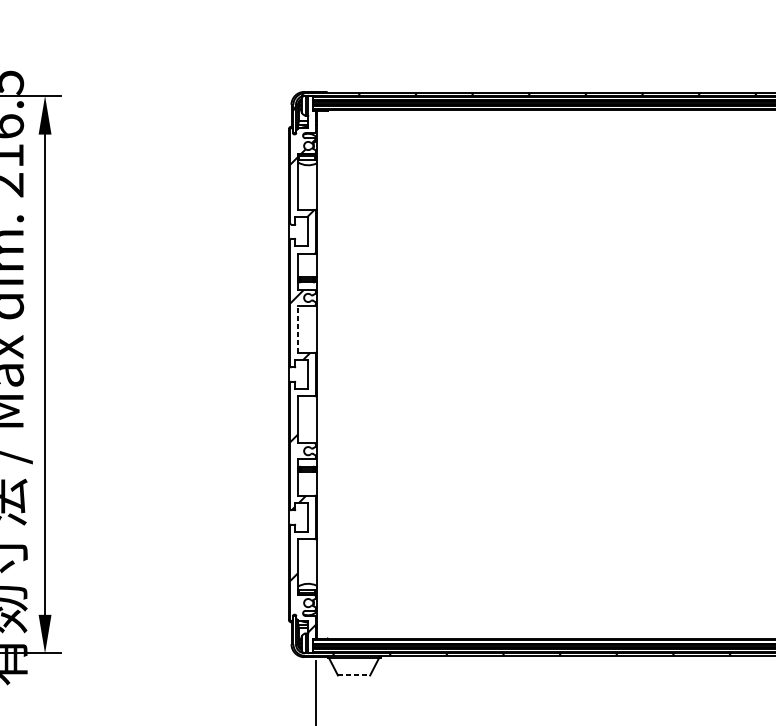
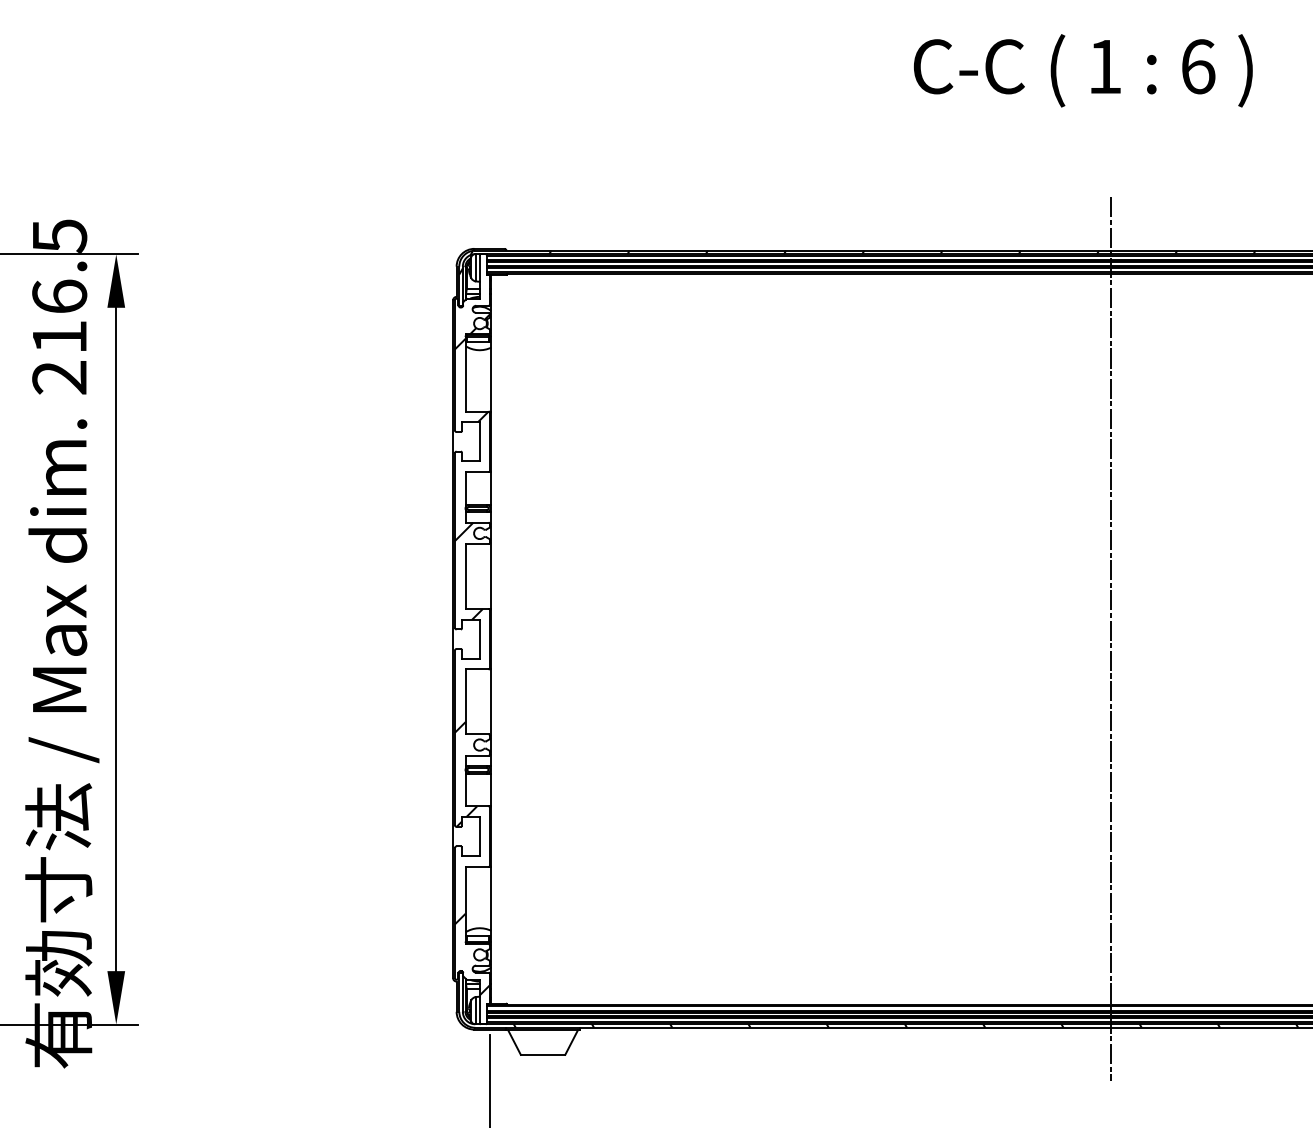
line: (297, 329) -> (465, 576), dashed -> solid
line: (765, 374) -> (1111, 639), added
line: (354, 675) -> (543, 1054), dashed -> solid

